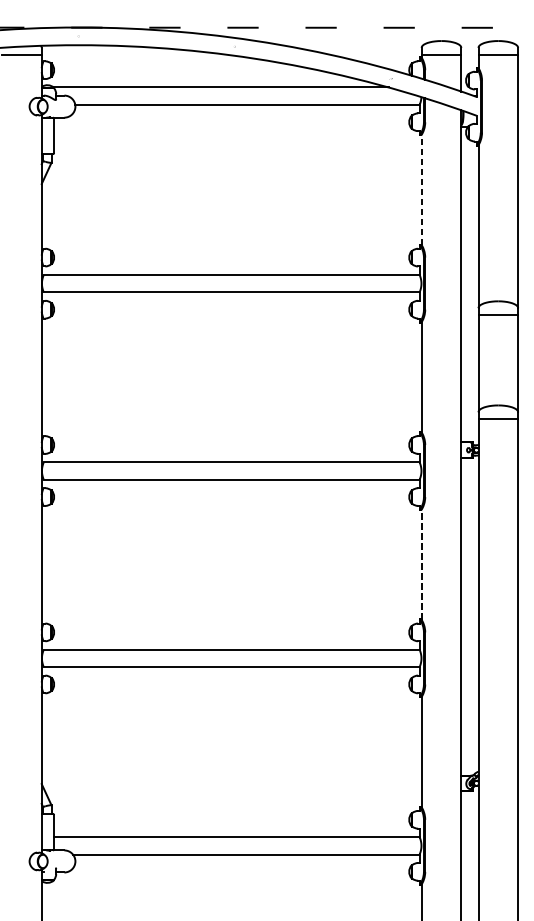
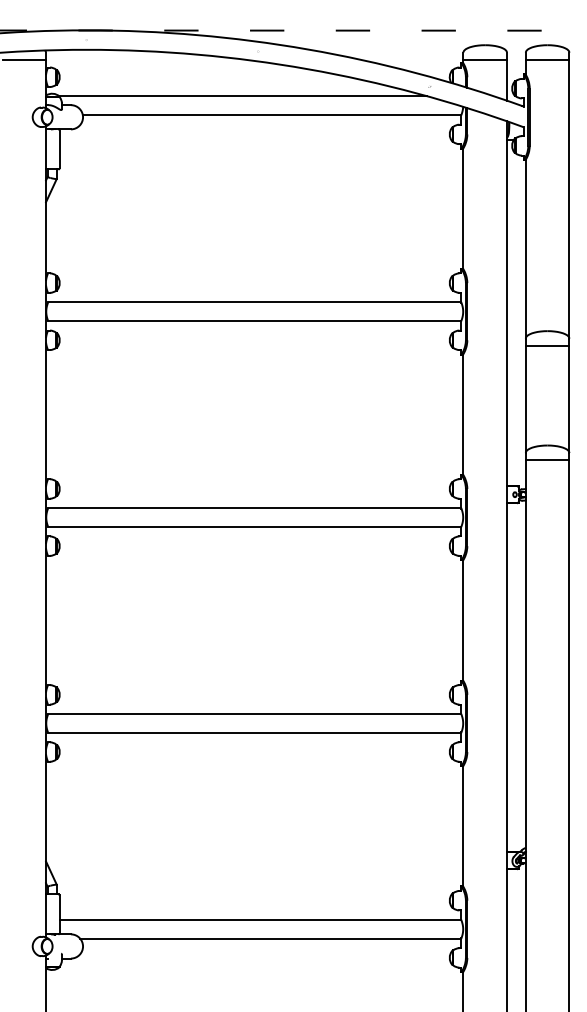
line: (421, 189) -> (463, 208), dashed -> solid
line: (421, 564) -> (463, 620), dashed -> solid

